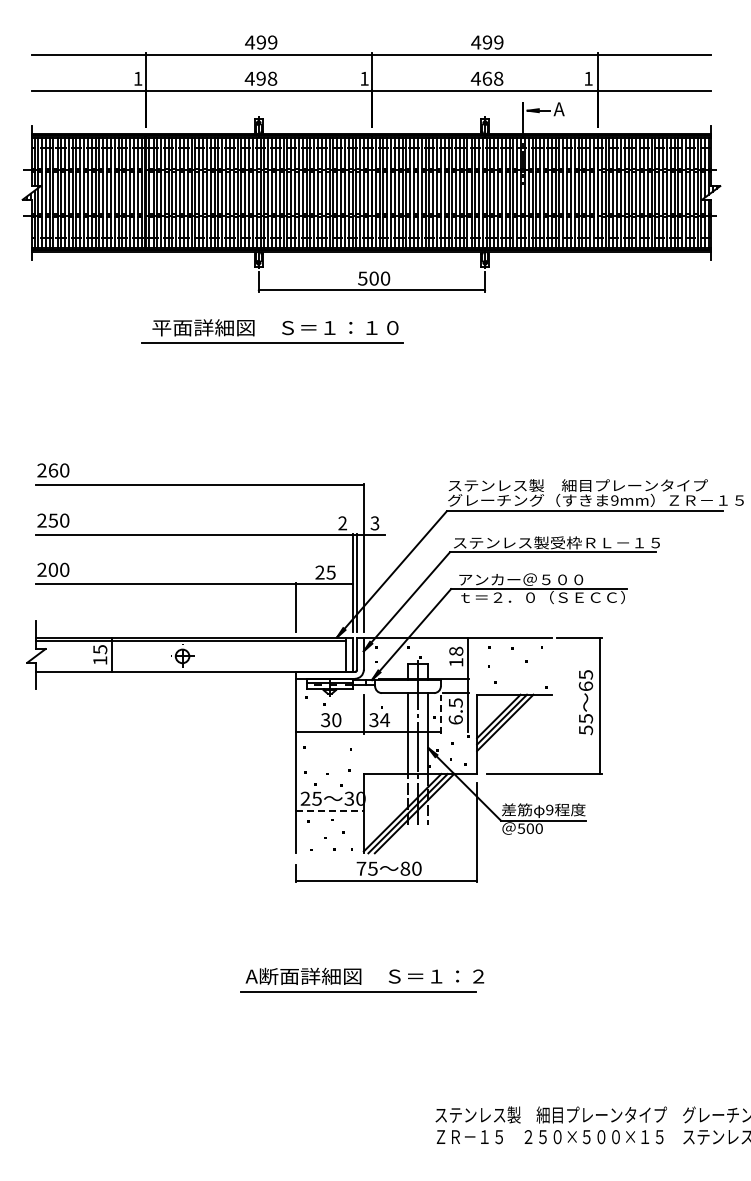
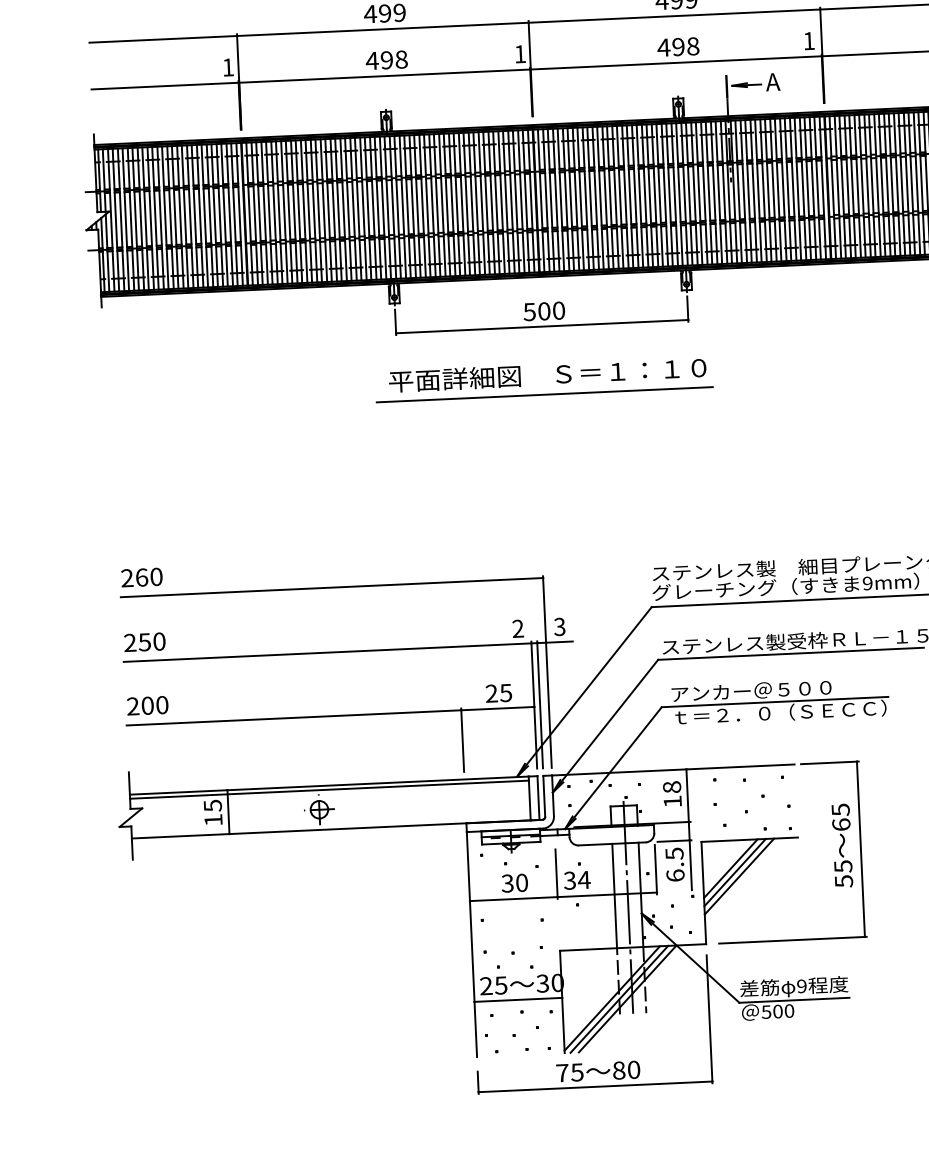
text: (487, 78) -> (678, 46), 468 -> 498
part: (282, 332) -> (556, 380), moved
line: (440, 714) -> (655, 869), dashed -> solid
line: (329, 810) -> (517, 999), dashed -> solid

